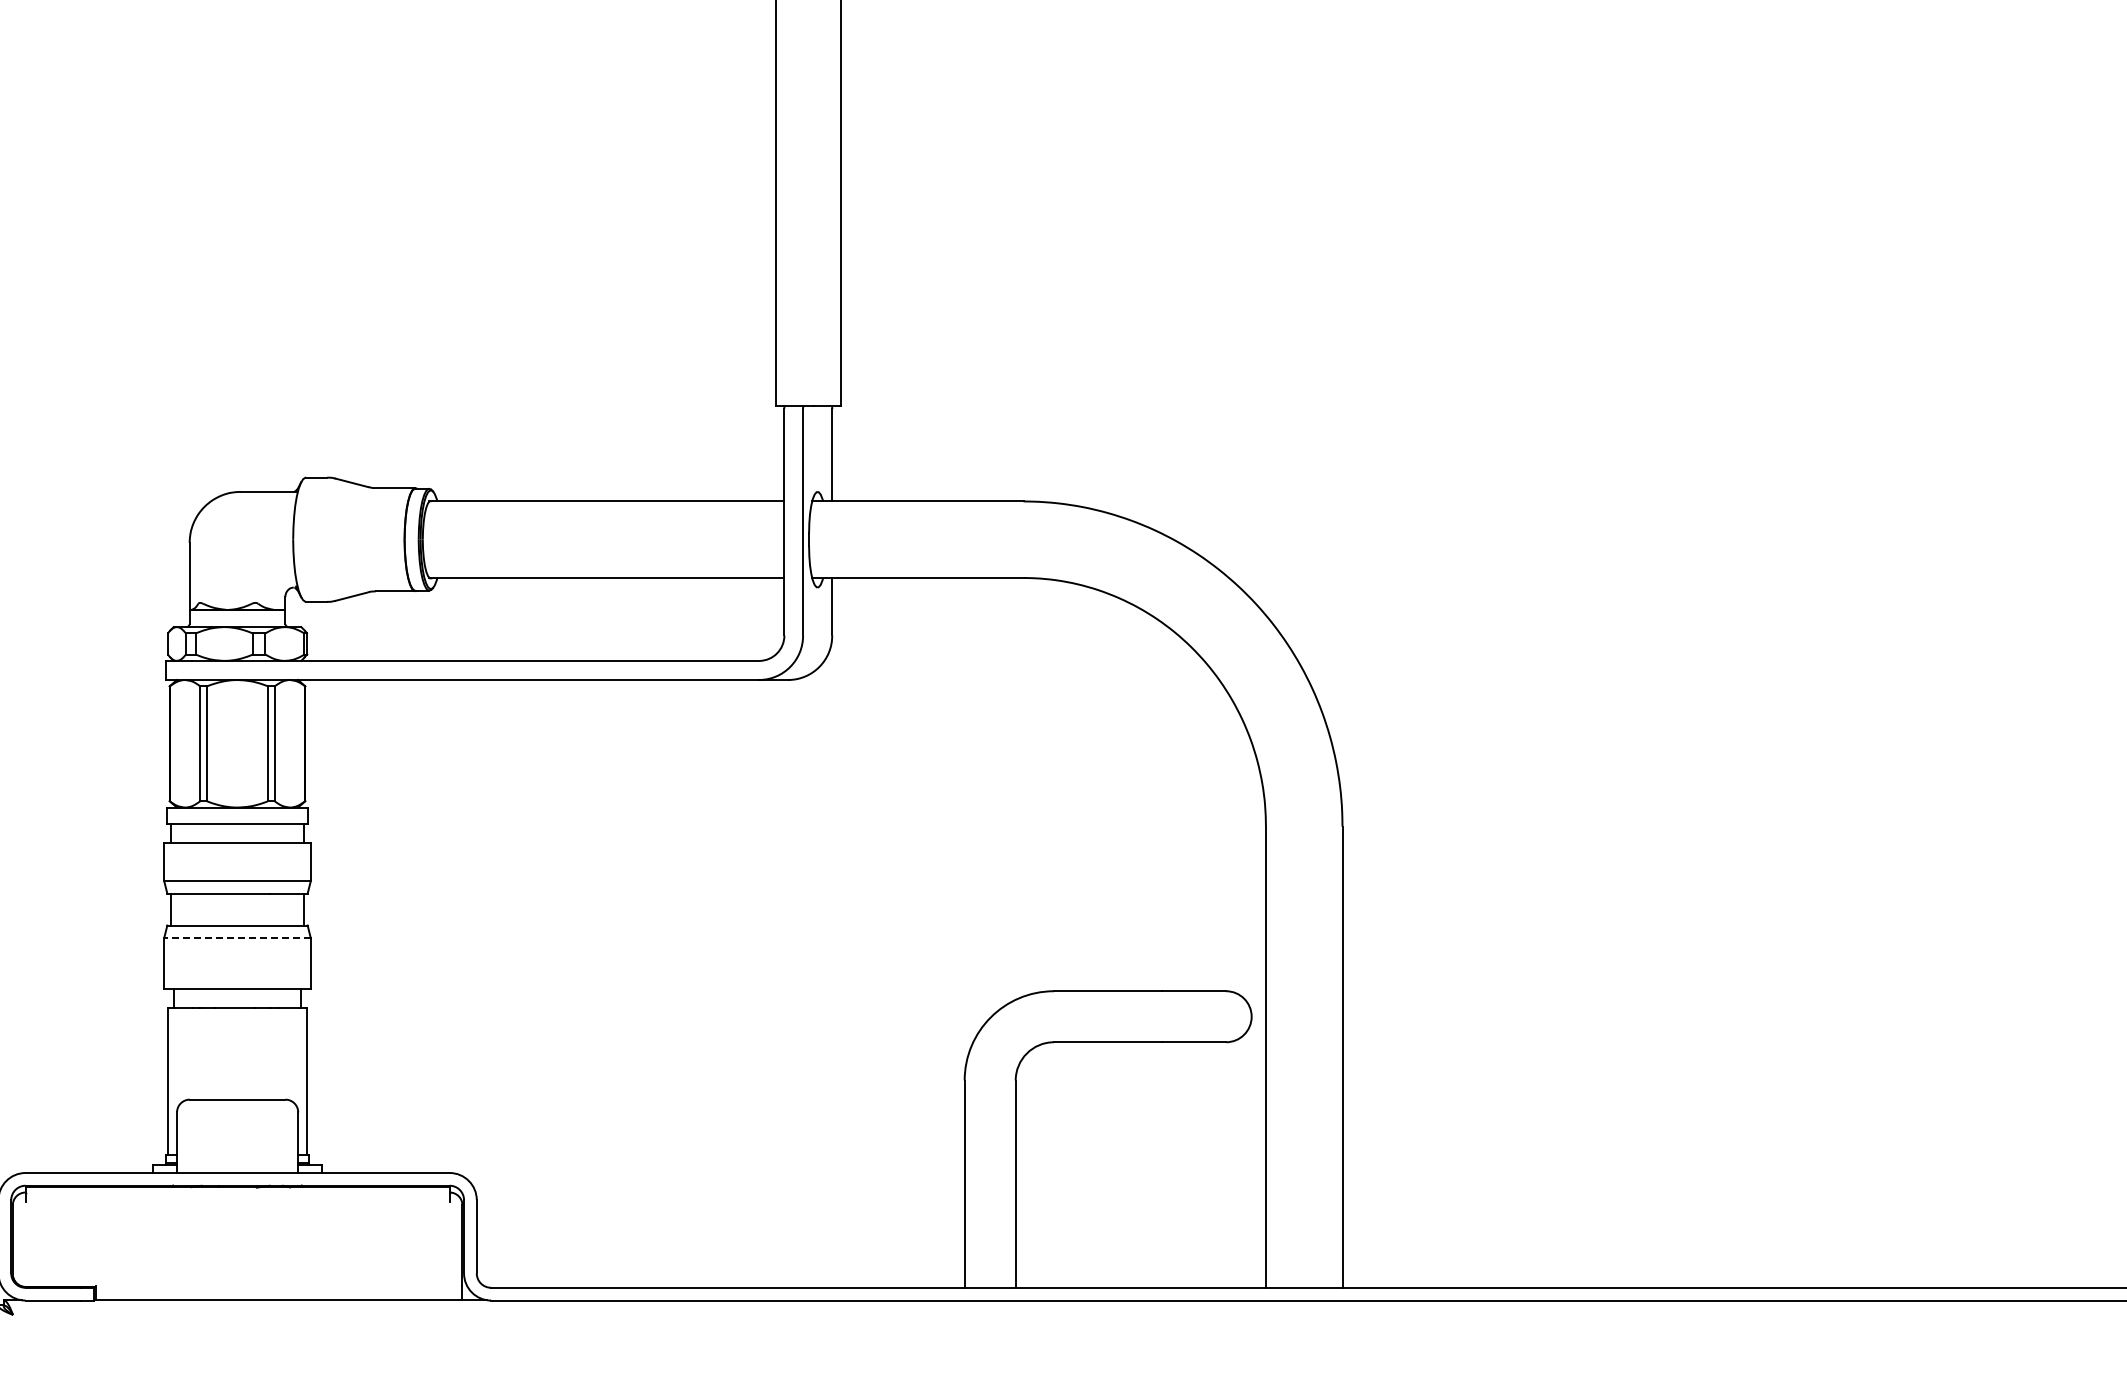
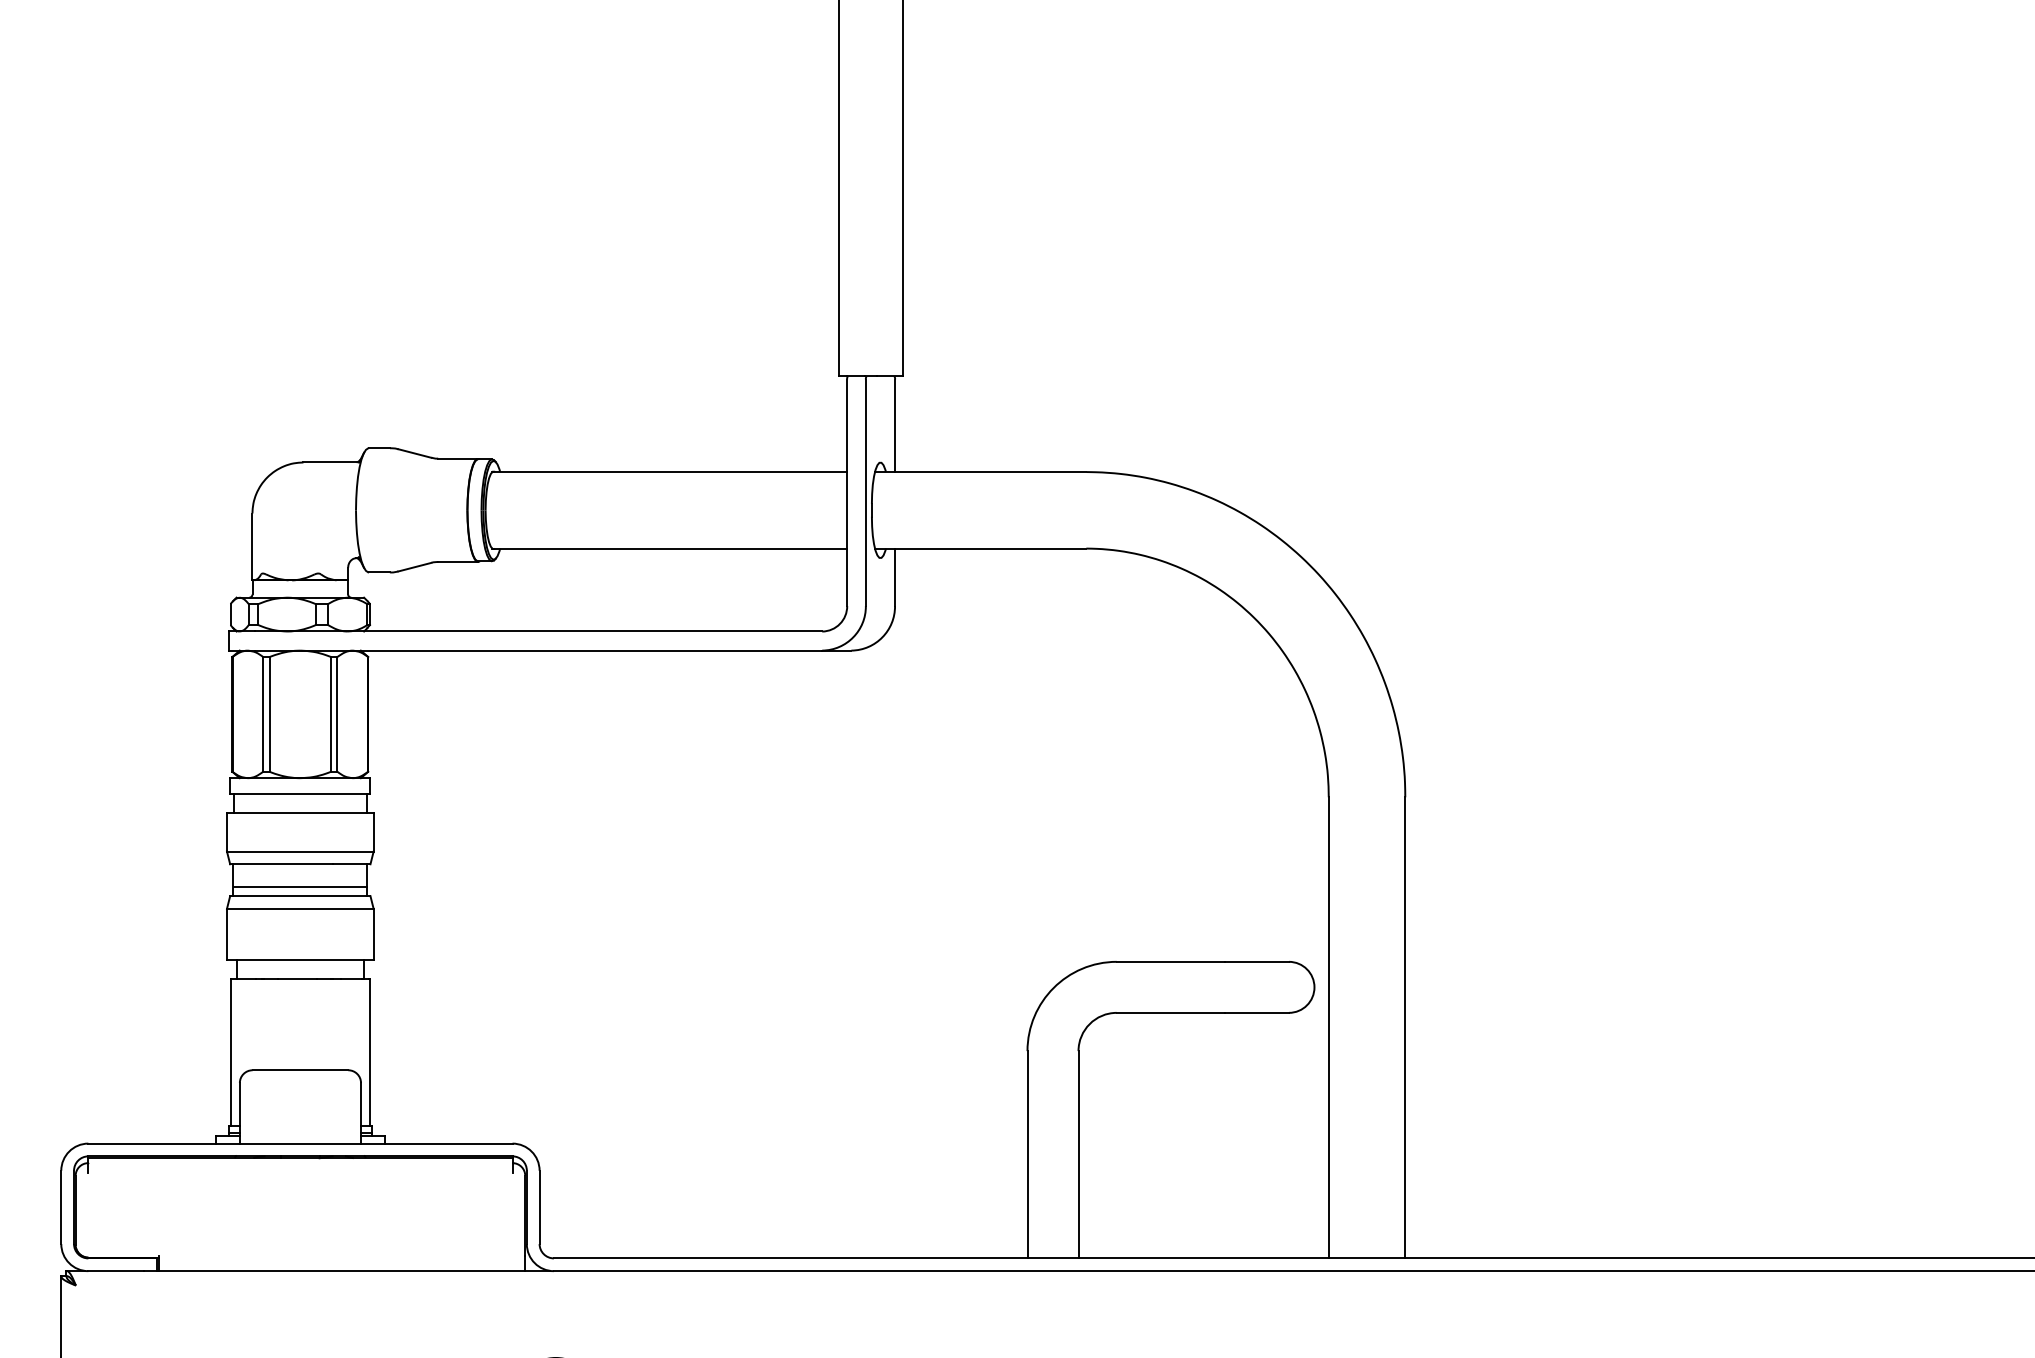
line: (237, 915) -> (300, 886), added
line: (237, 938) -> (300, 909), dashed -> solid

